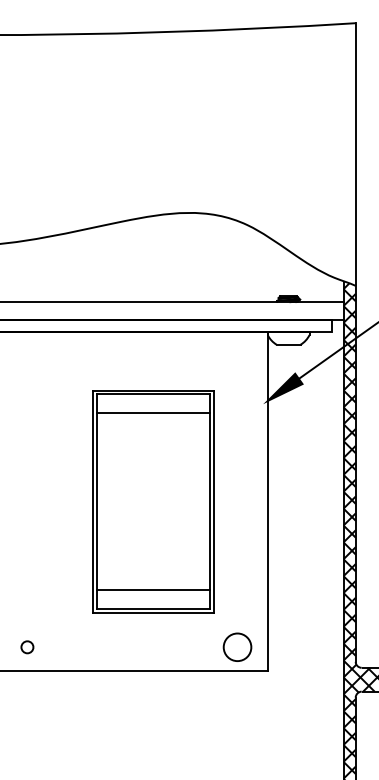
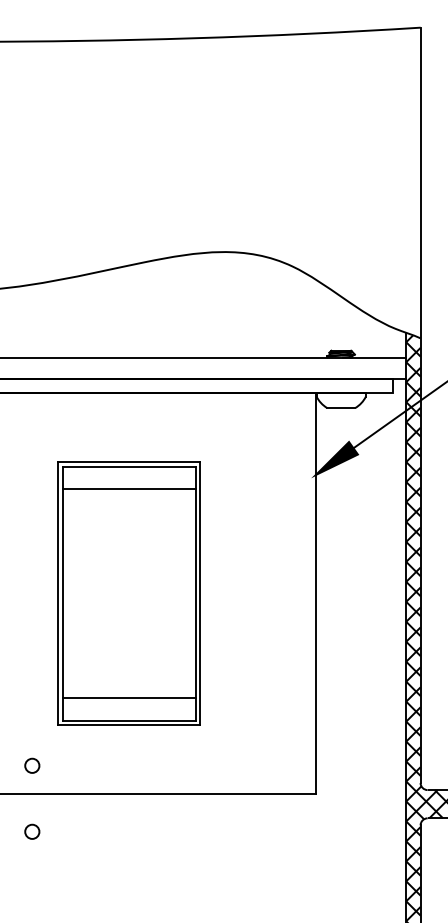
part: (152, 501) -> (128, 593), moved
circle: (237, 647) -> (280, 765), removed
circle: (27, 702) -> (32, 831), added

